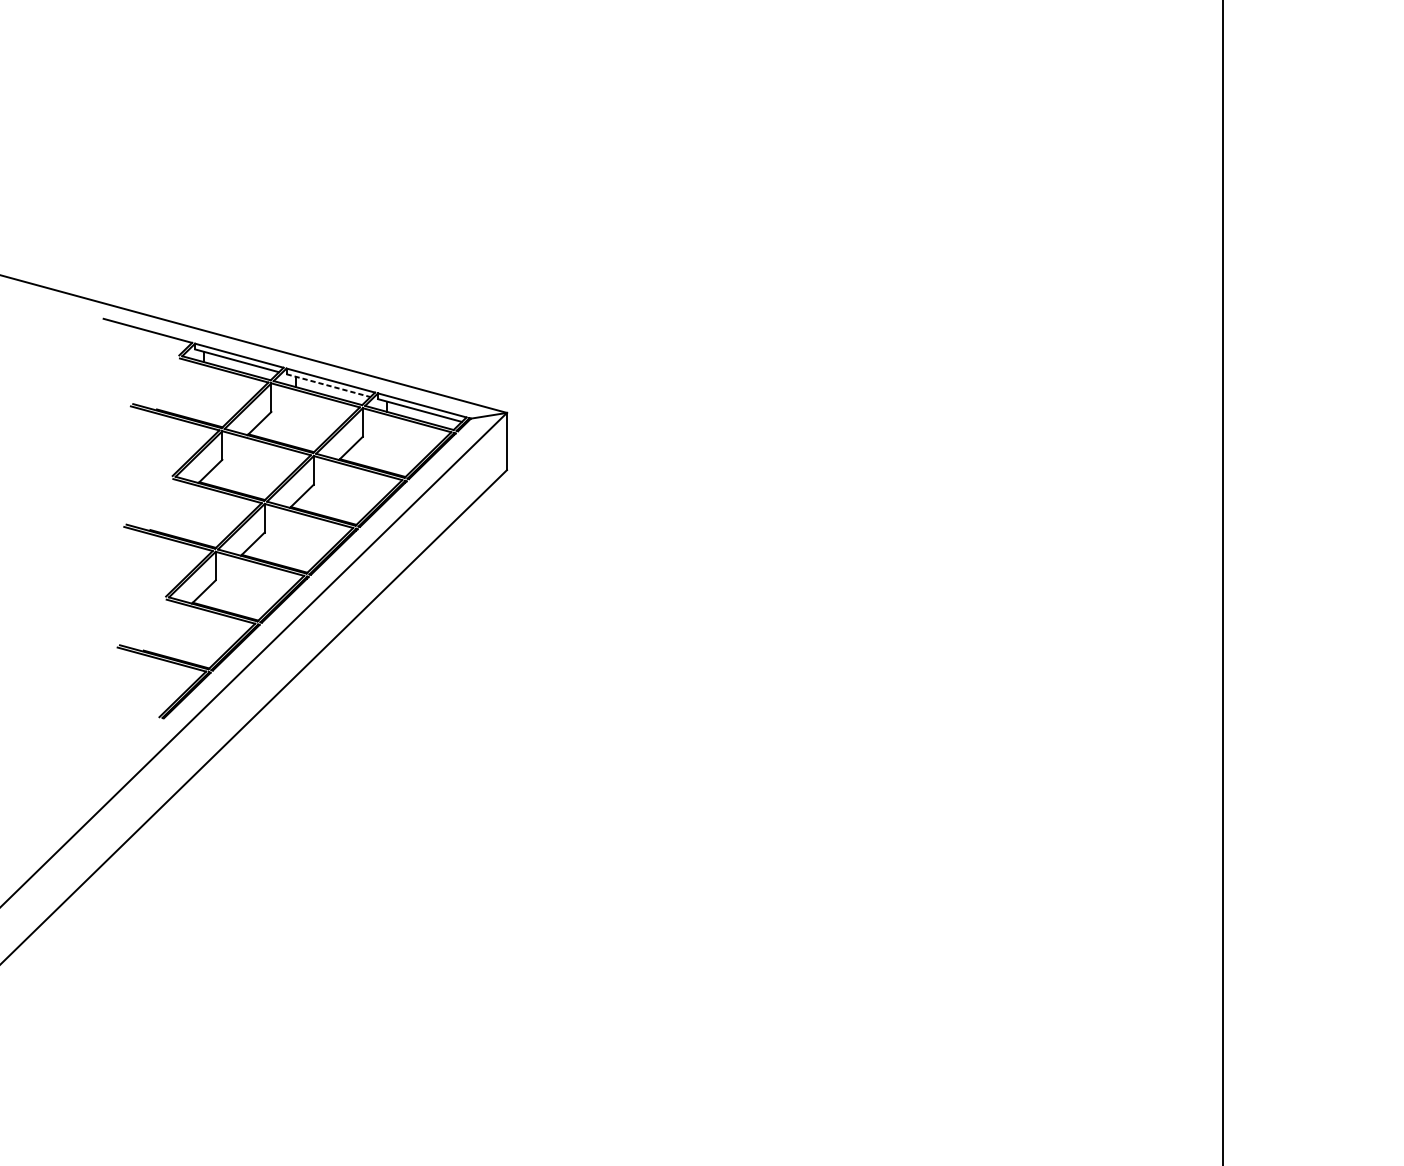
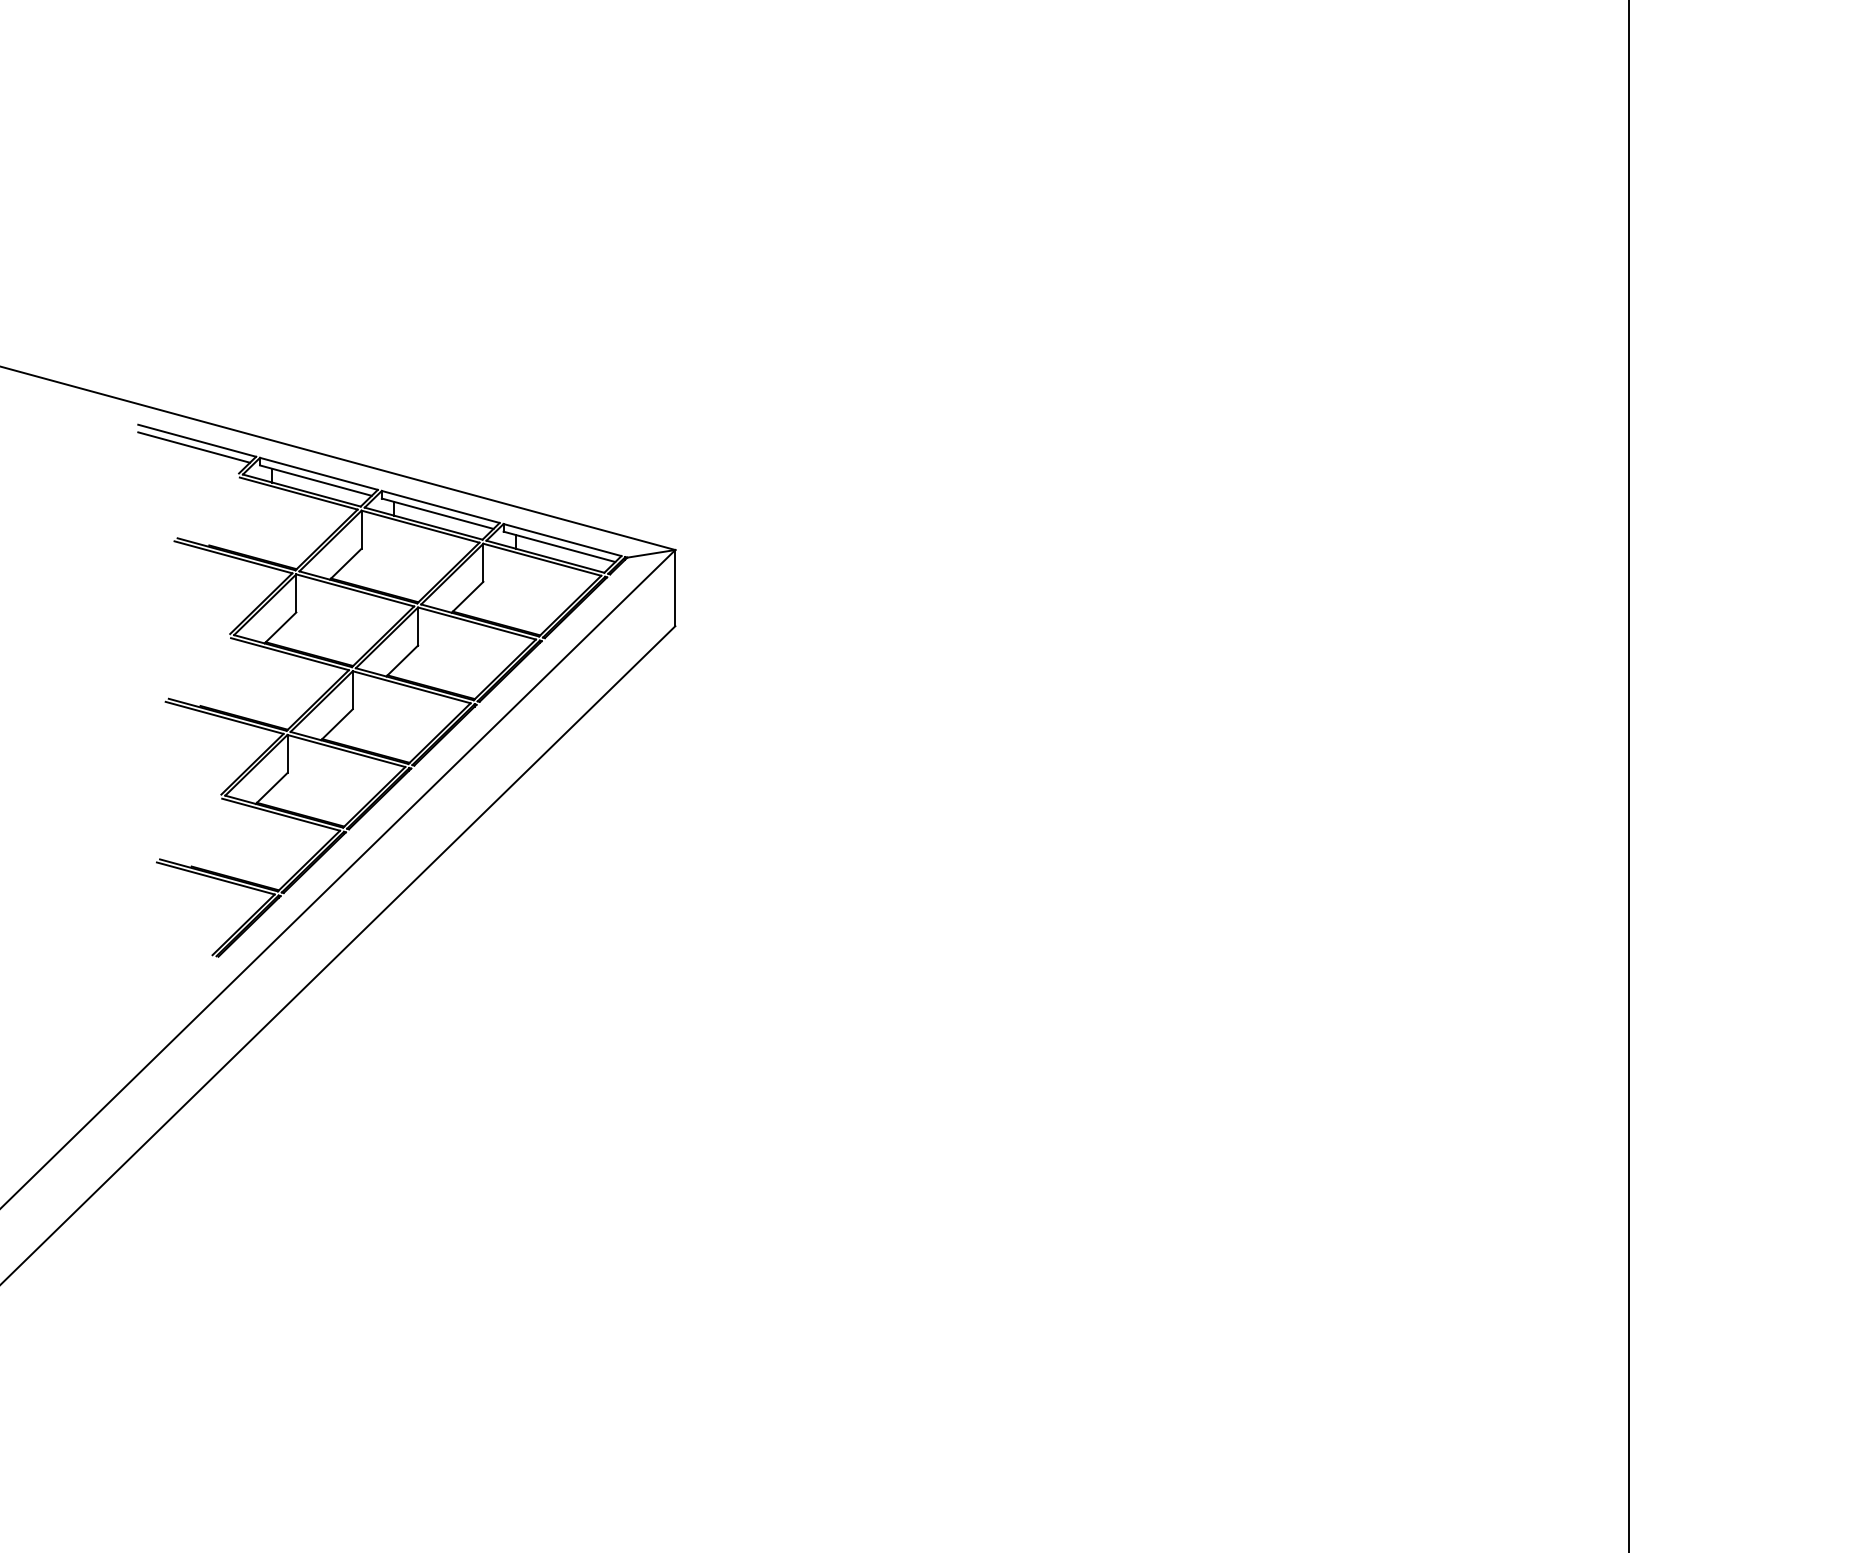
line: (145, 335) -> (194, 447), added
line: (328, 385) -> (437, 513), dashed -> solid

